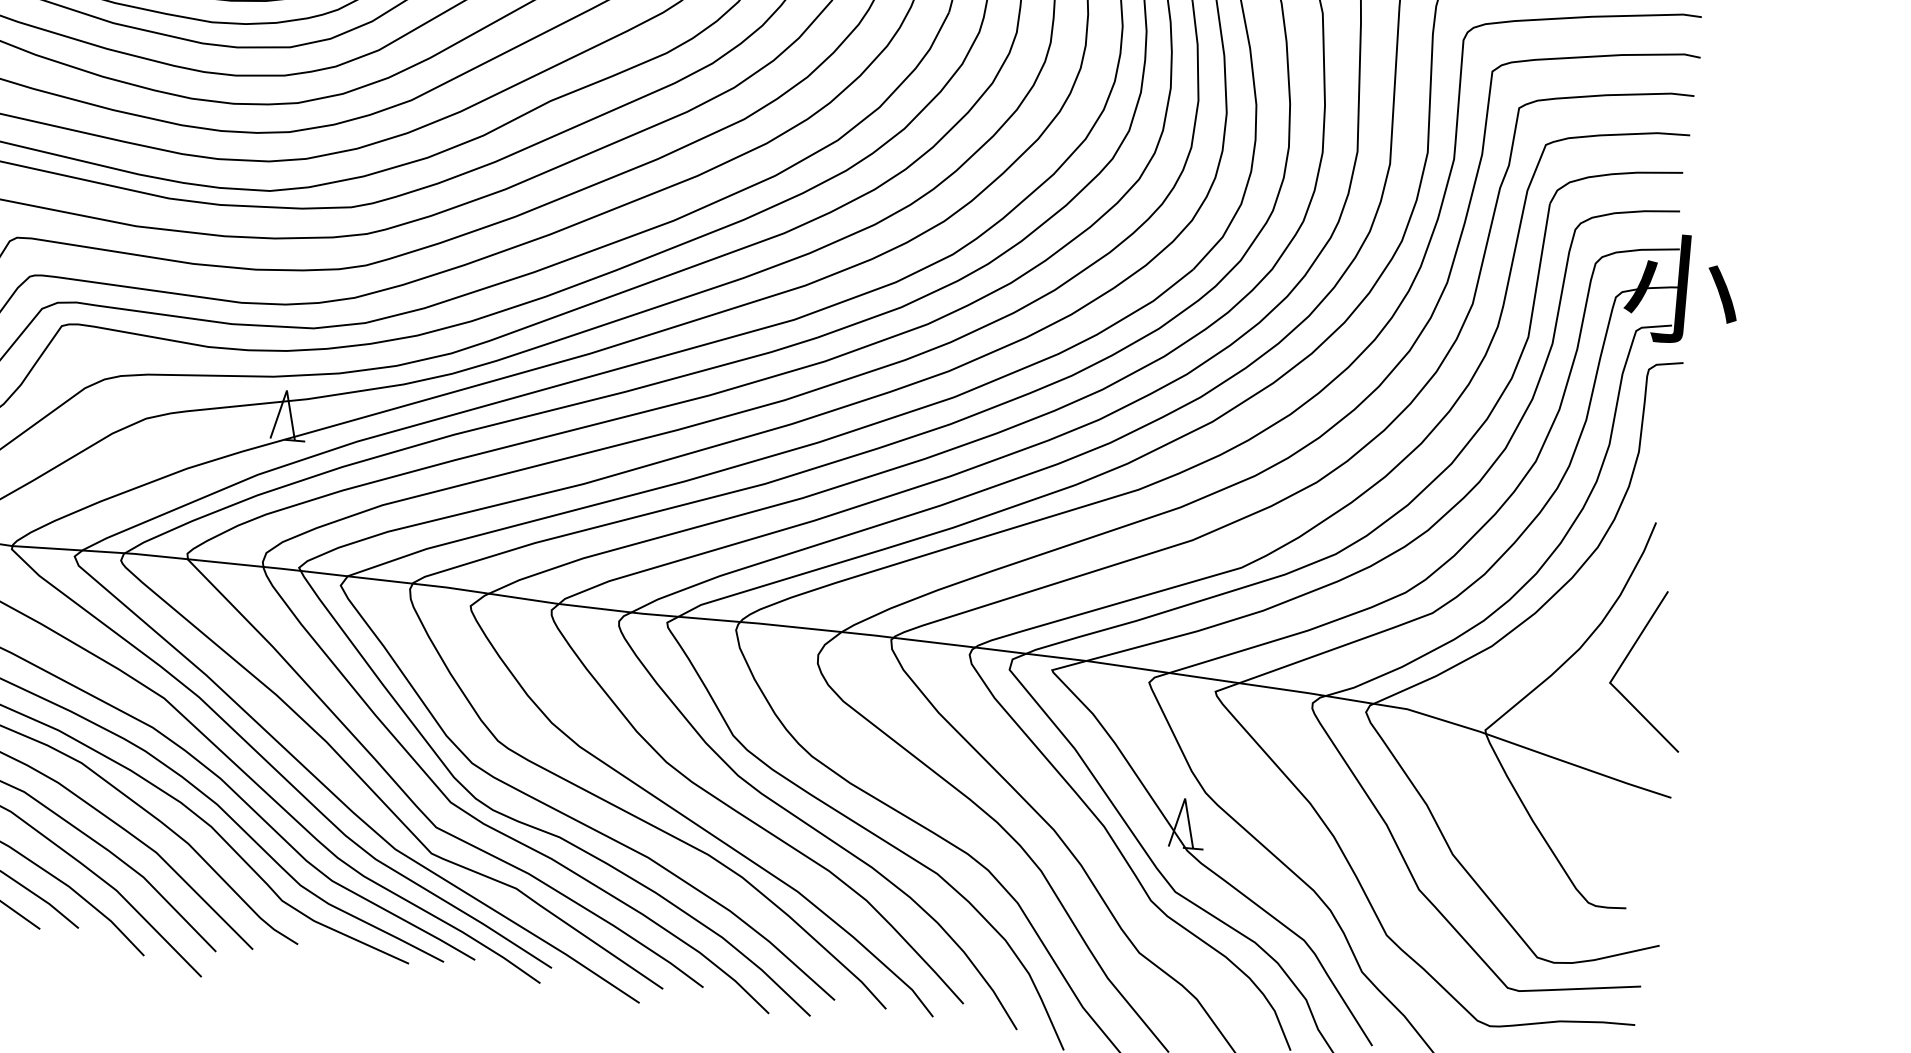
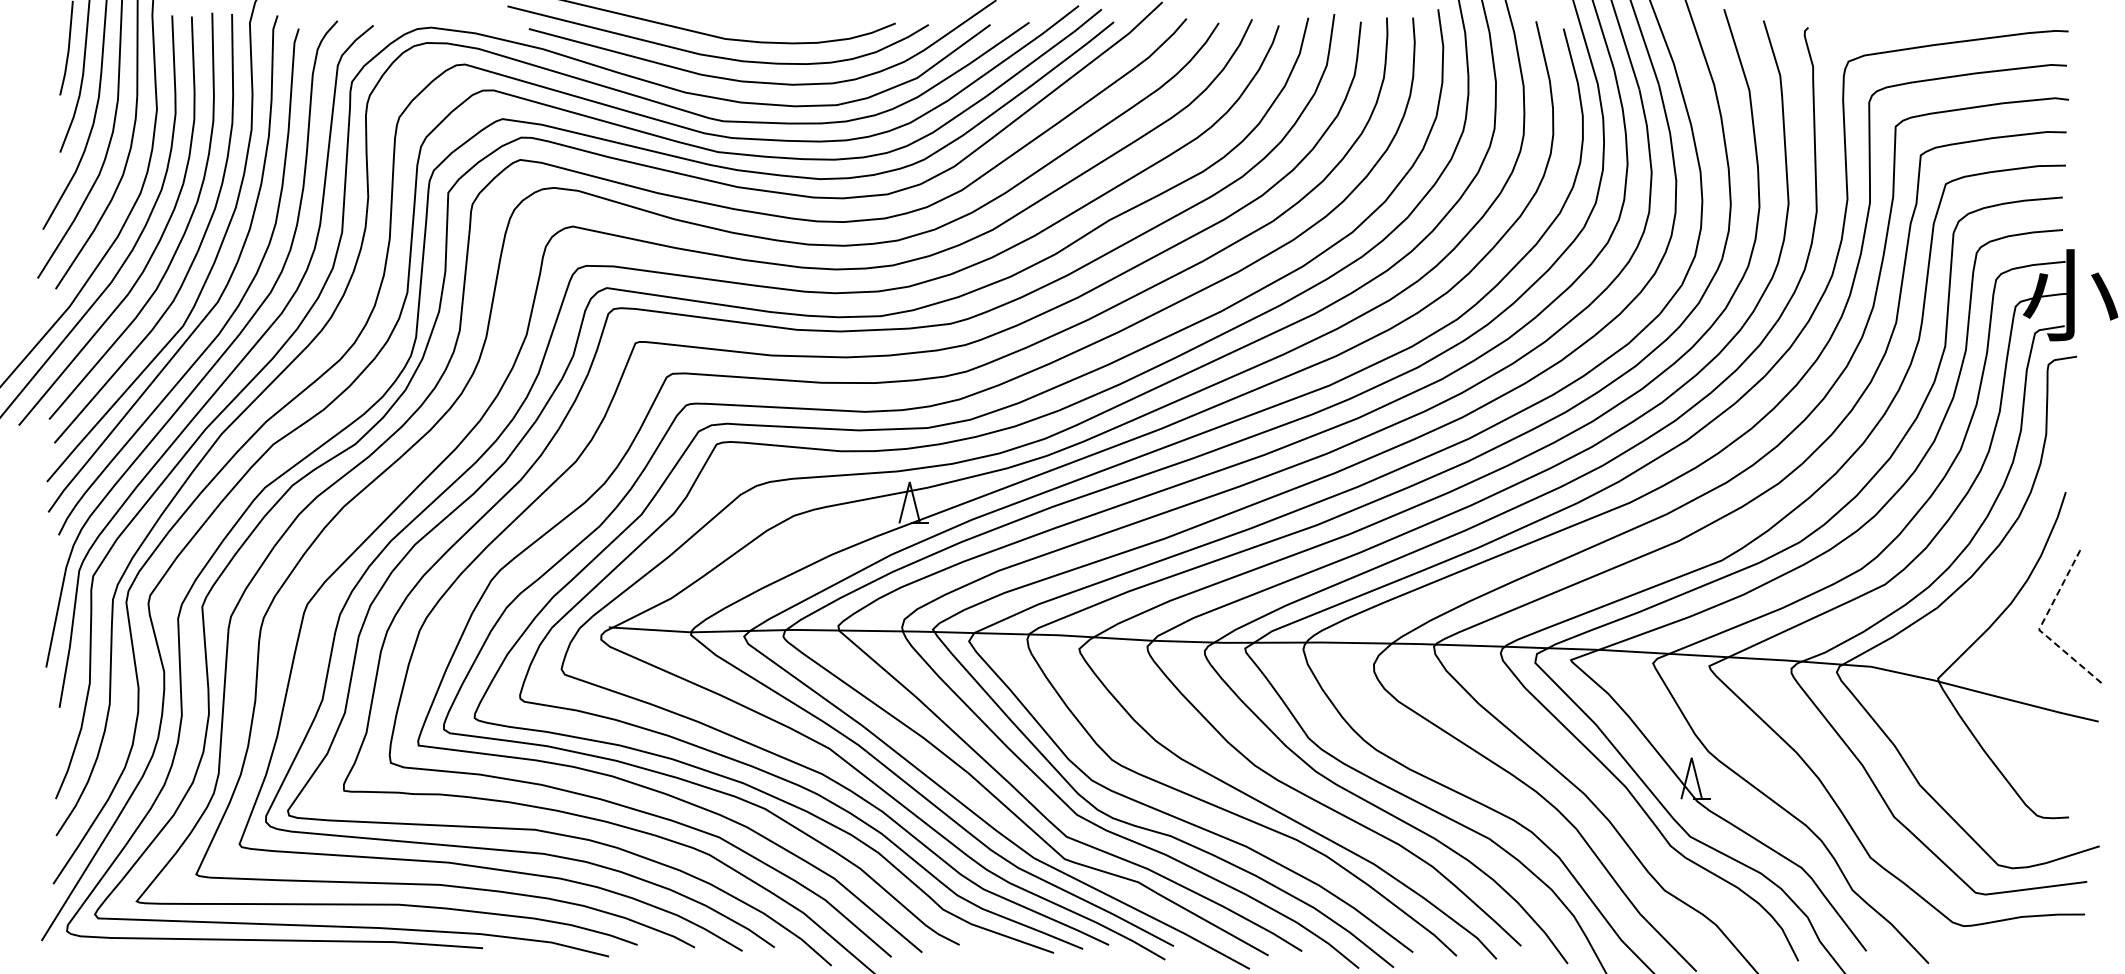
line: (1612, 679) -> (2040, 626), solid -> dashed

